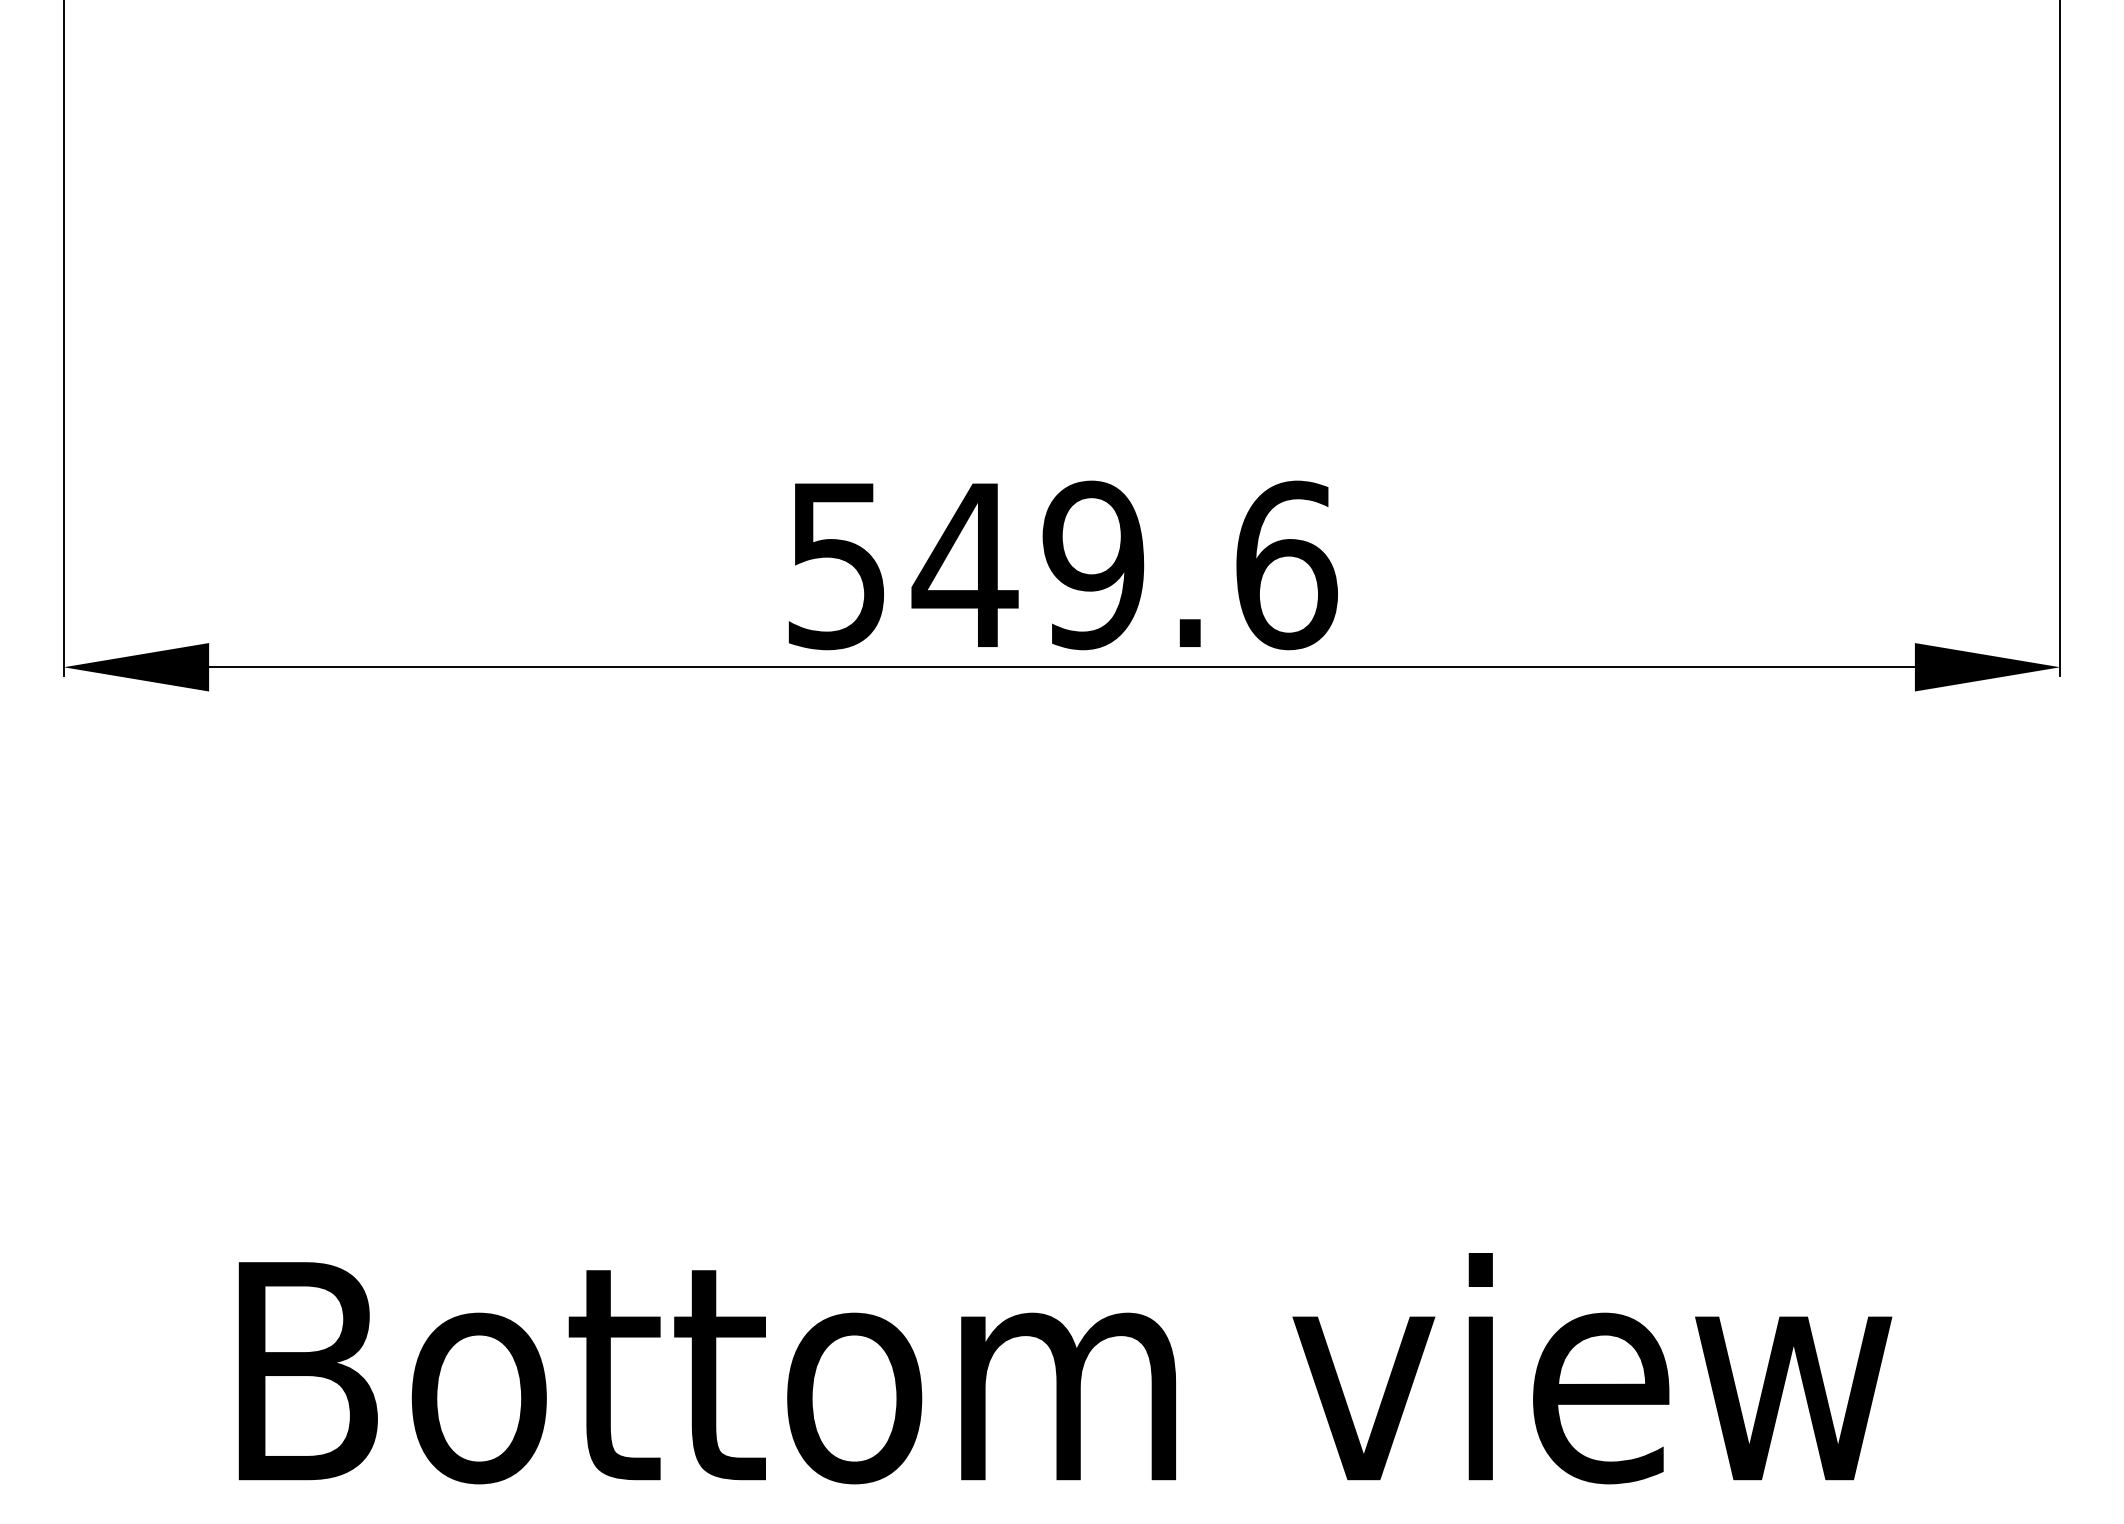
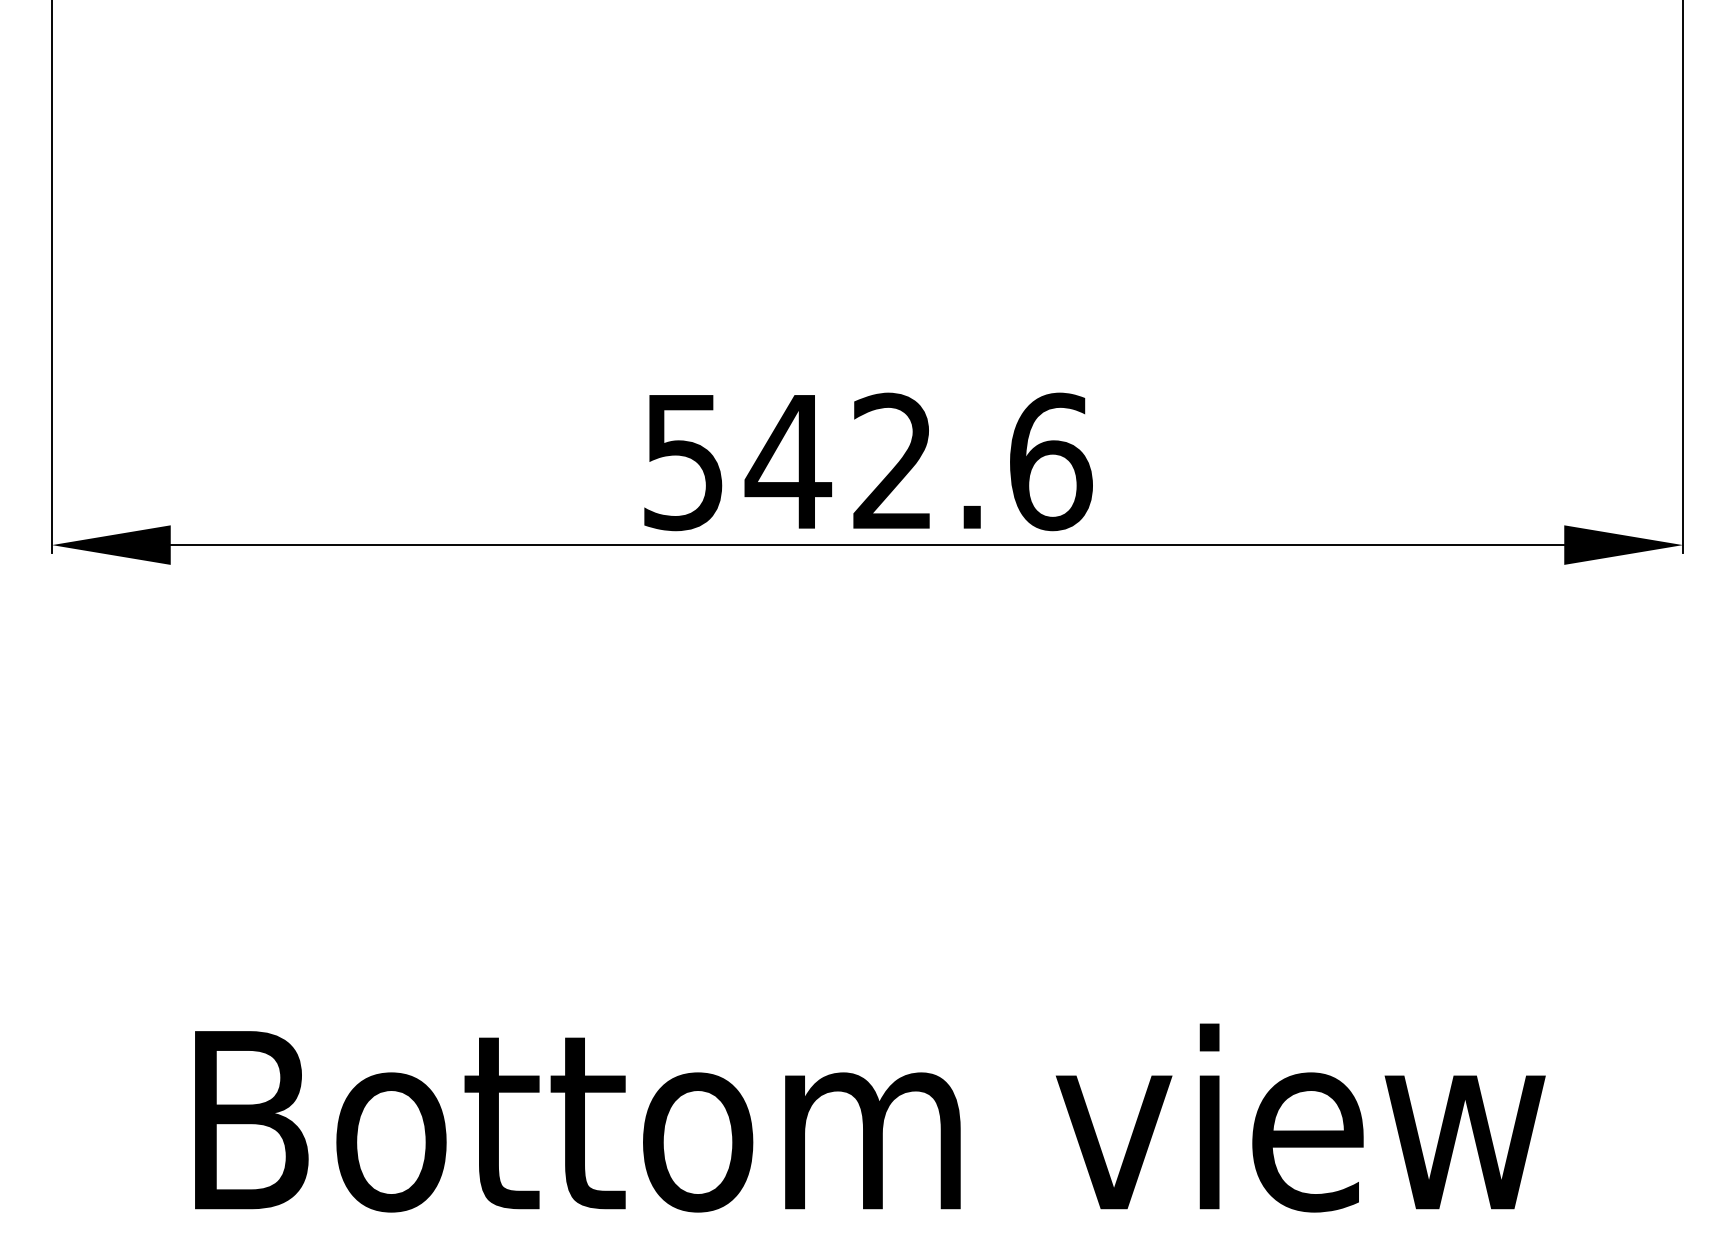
text: (1092, 564) -> (892, 461), 549.6 -> 542.6

